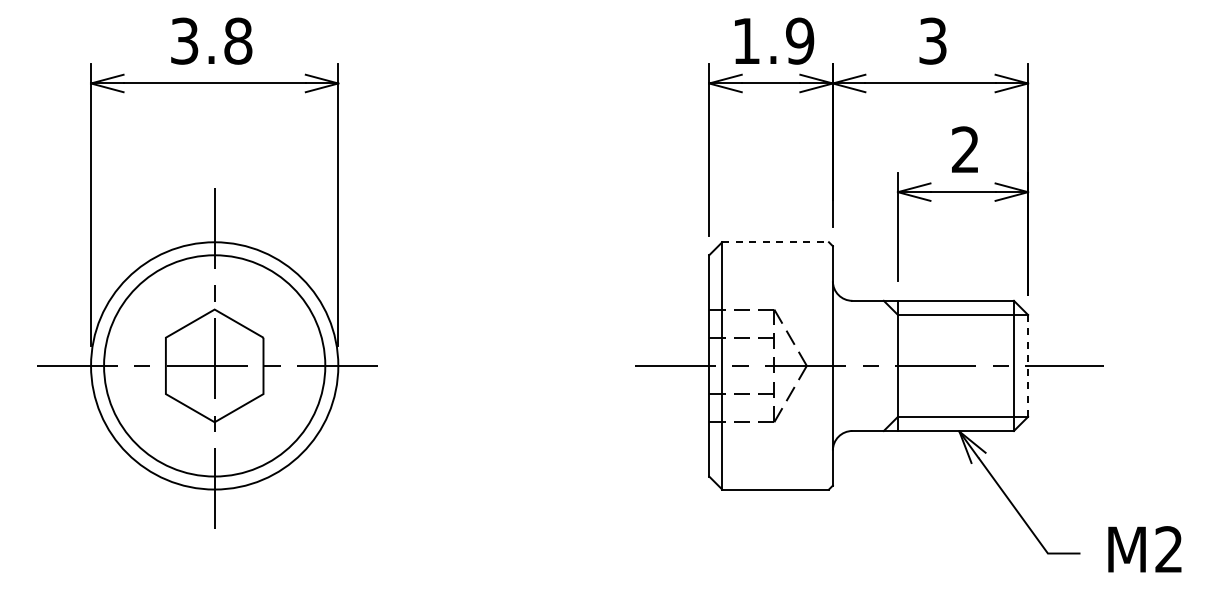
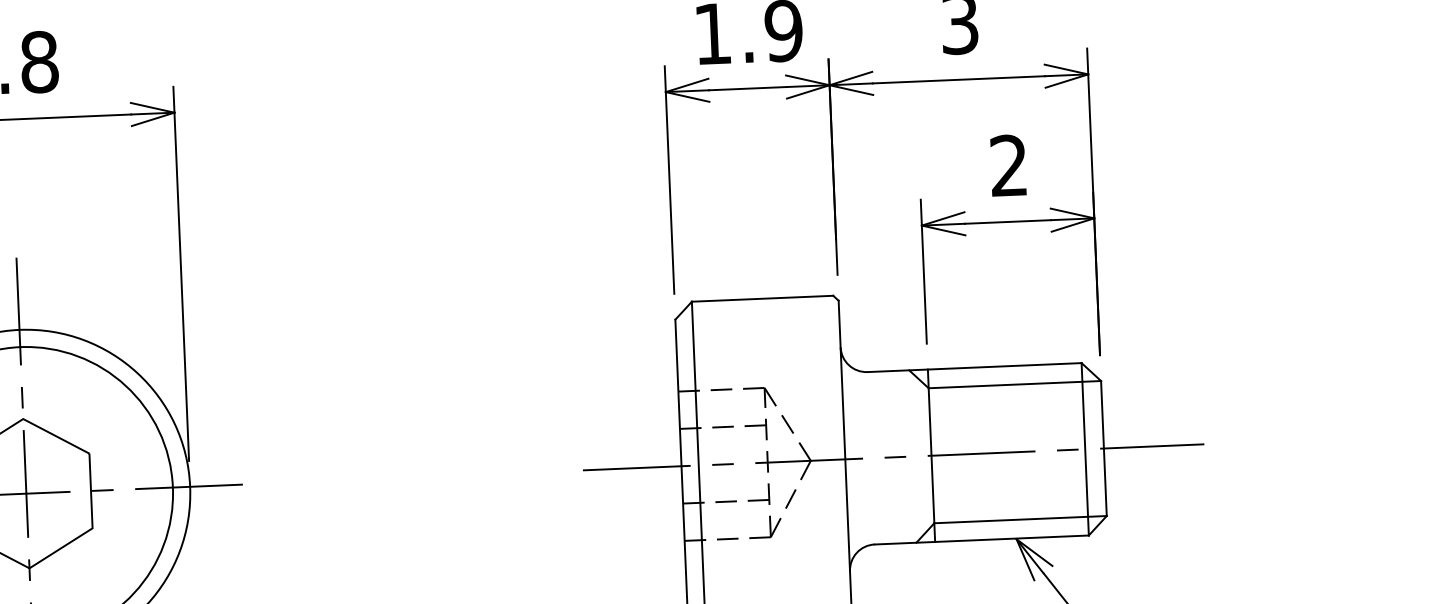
line: (776, 242) -> (763, 299), dashed -> solid
line: (1028, 365) -> (1104, 447), dashed -> solid

